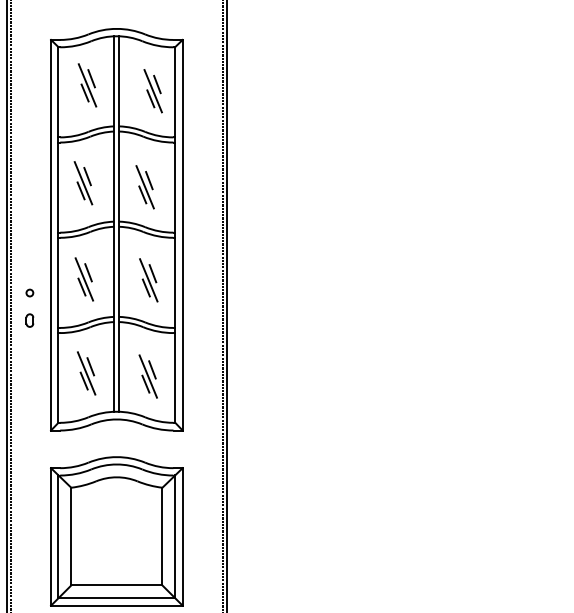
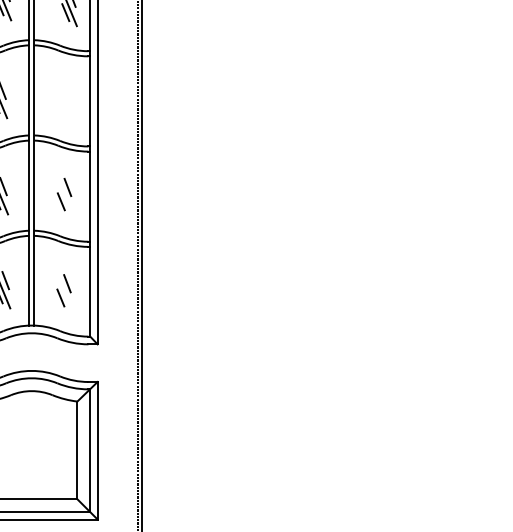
part: (144, 187) -> (59, 101), removed
line: (148, 280) -> (63, 194), removed
line: (148, 376) -> (63, 290), removed

